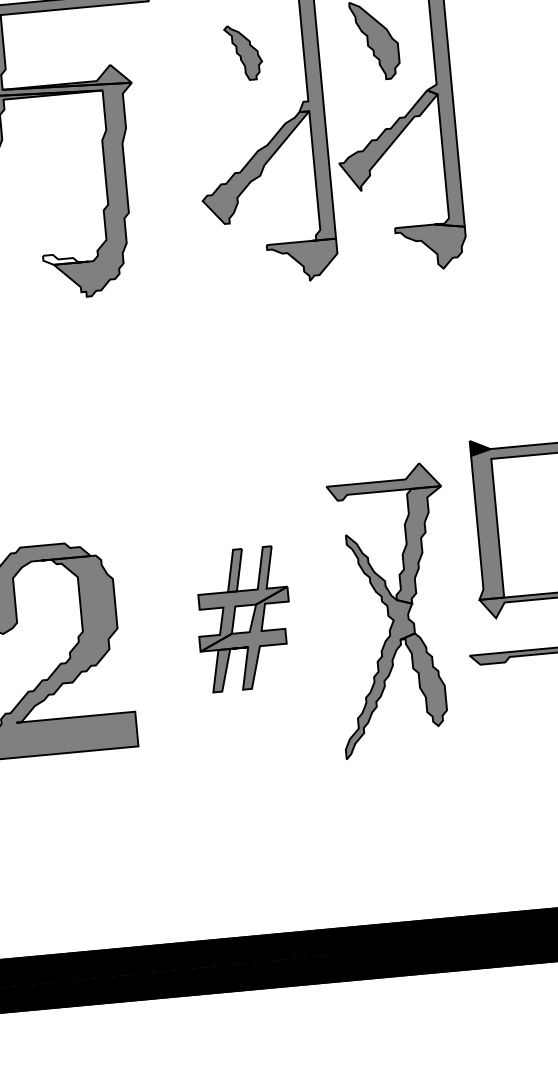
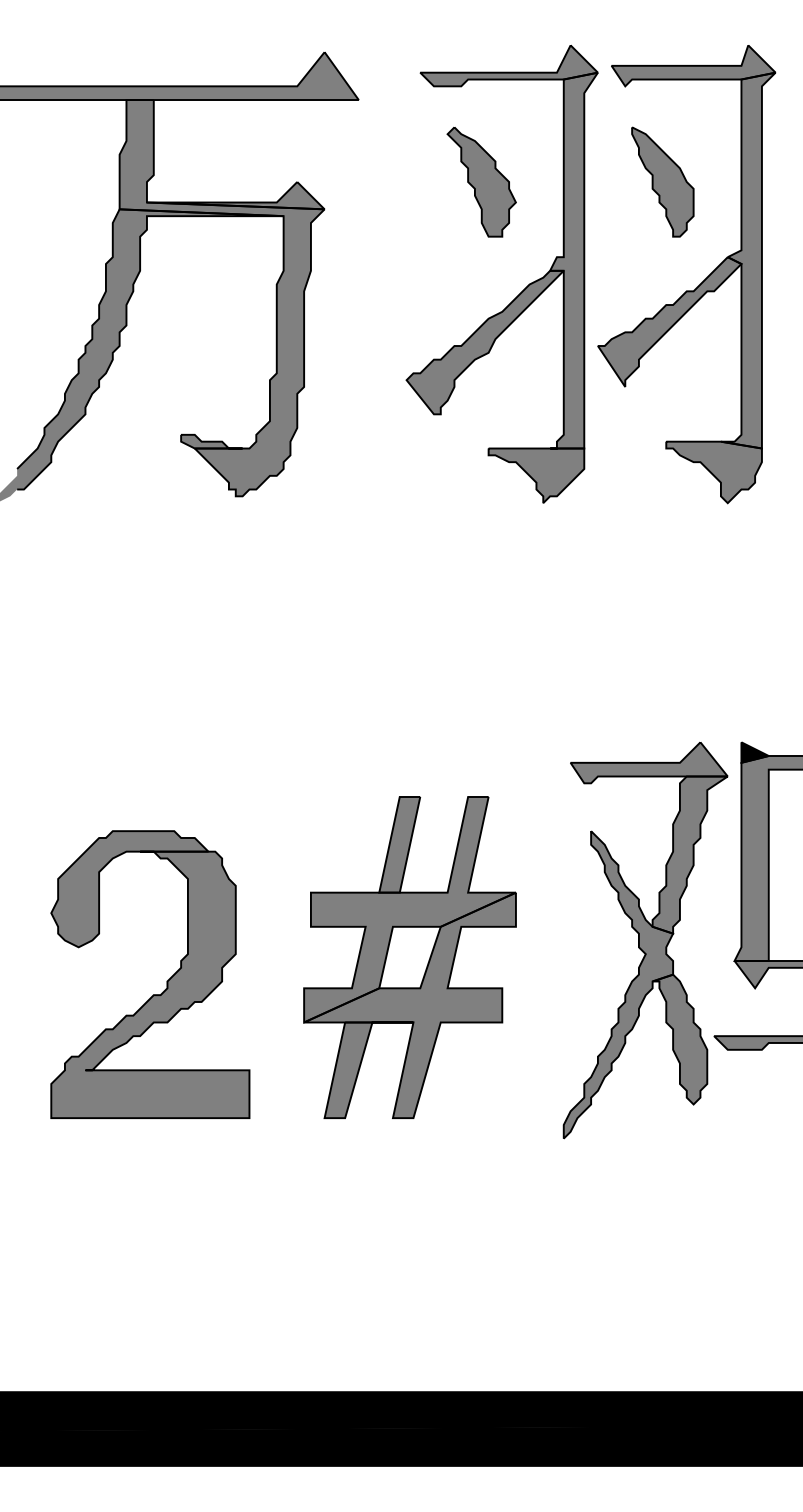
part: (243, 52) -> (481, 182), size x1.43
fill: (65, 258) -> (211, 441), added
part: (392, 610) -> (645, 940), moved
part: (243, 619) -> (409, 957), size x1.67

